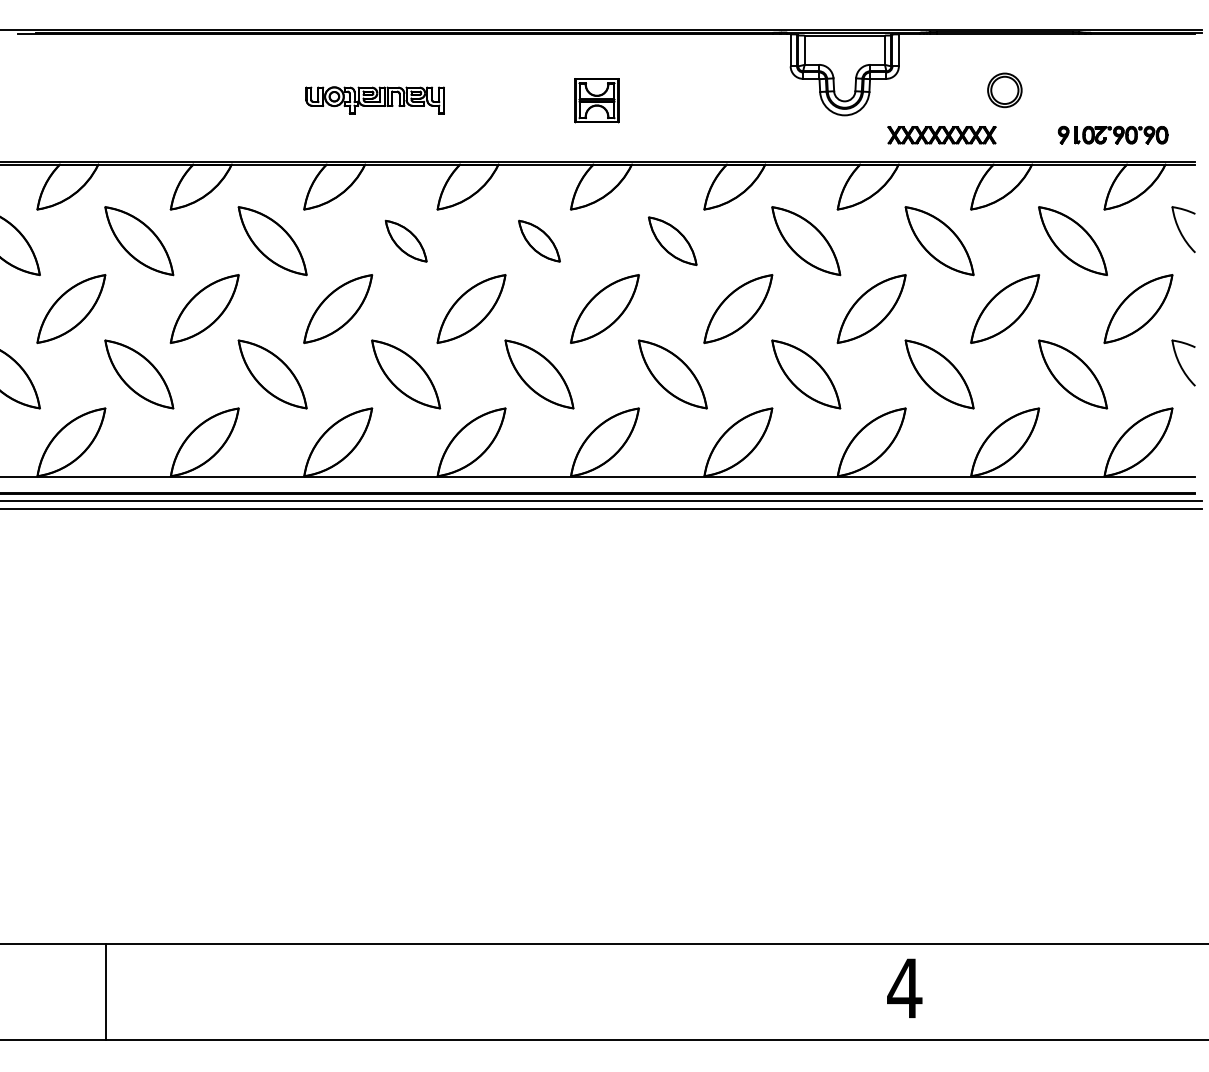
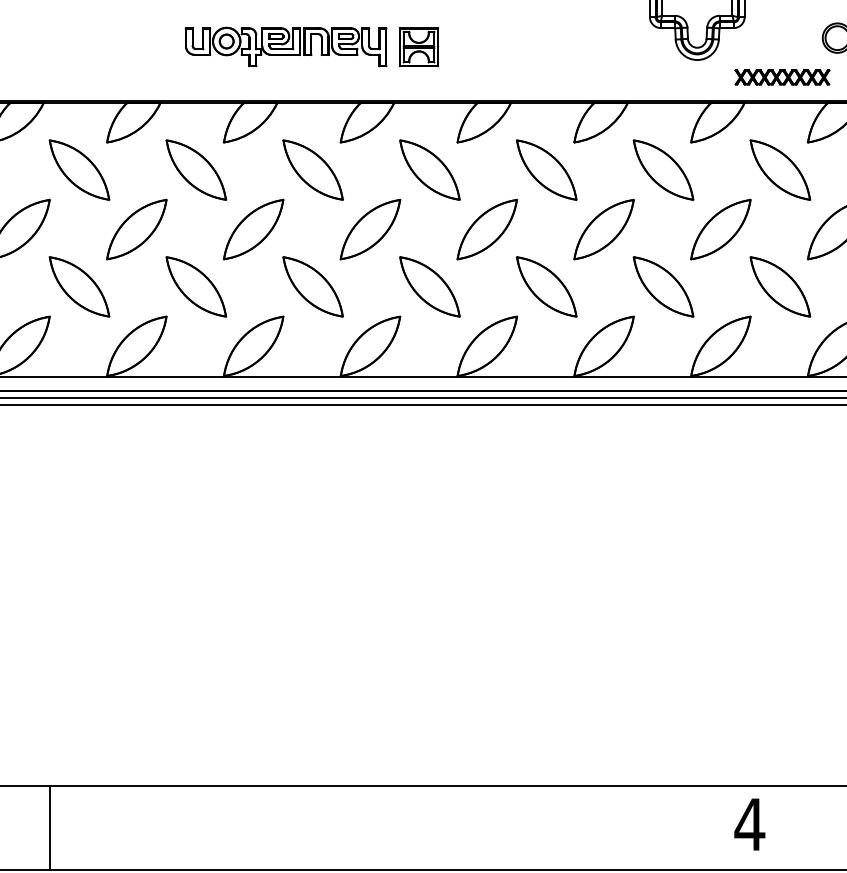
part: (374, 100) -> (285, 47), size x1.67
part: (596, 100) -> (418, 47), moved
part: (406, 241) -> (313, 170), size x1.67
part: (539, 241) -> (429, 170), size x1.67
part: (672, 241) -> (546, 170), size x1.43

